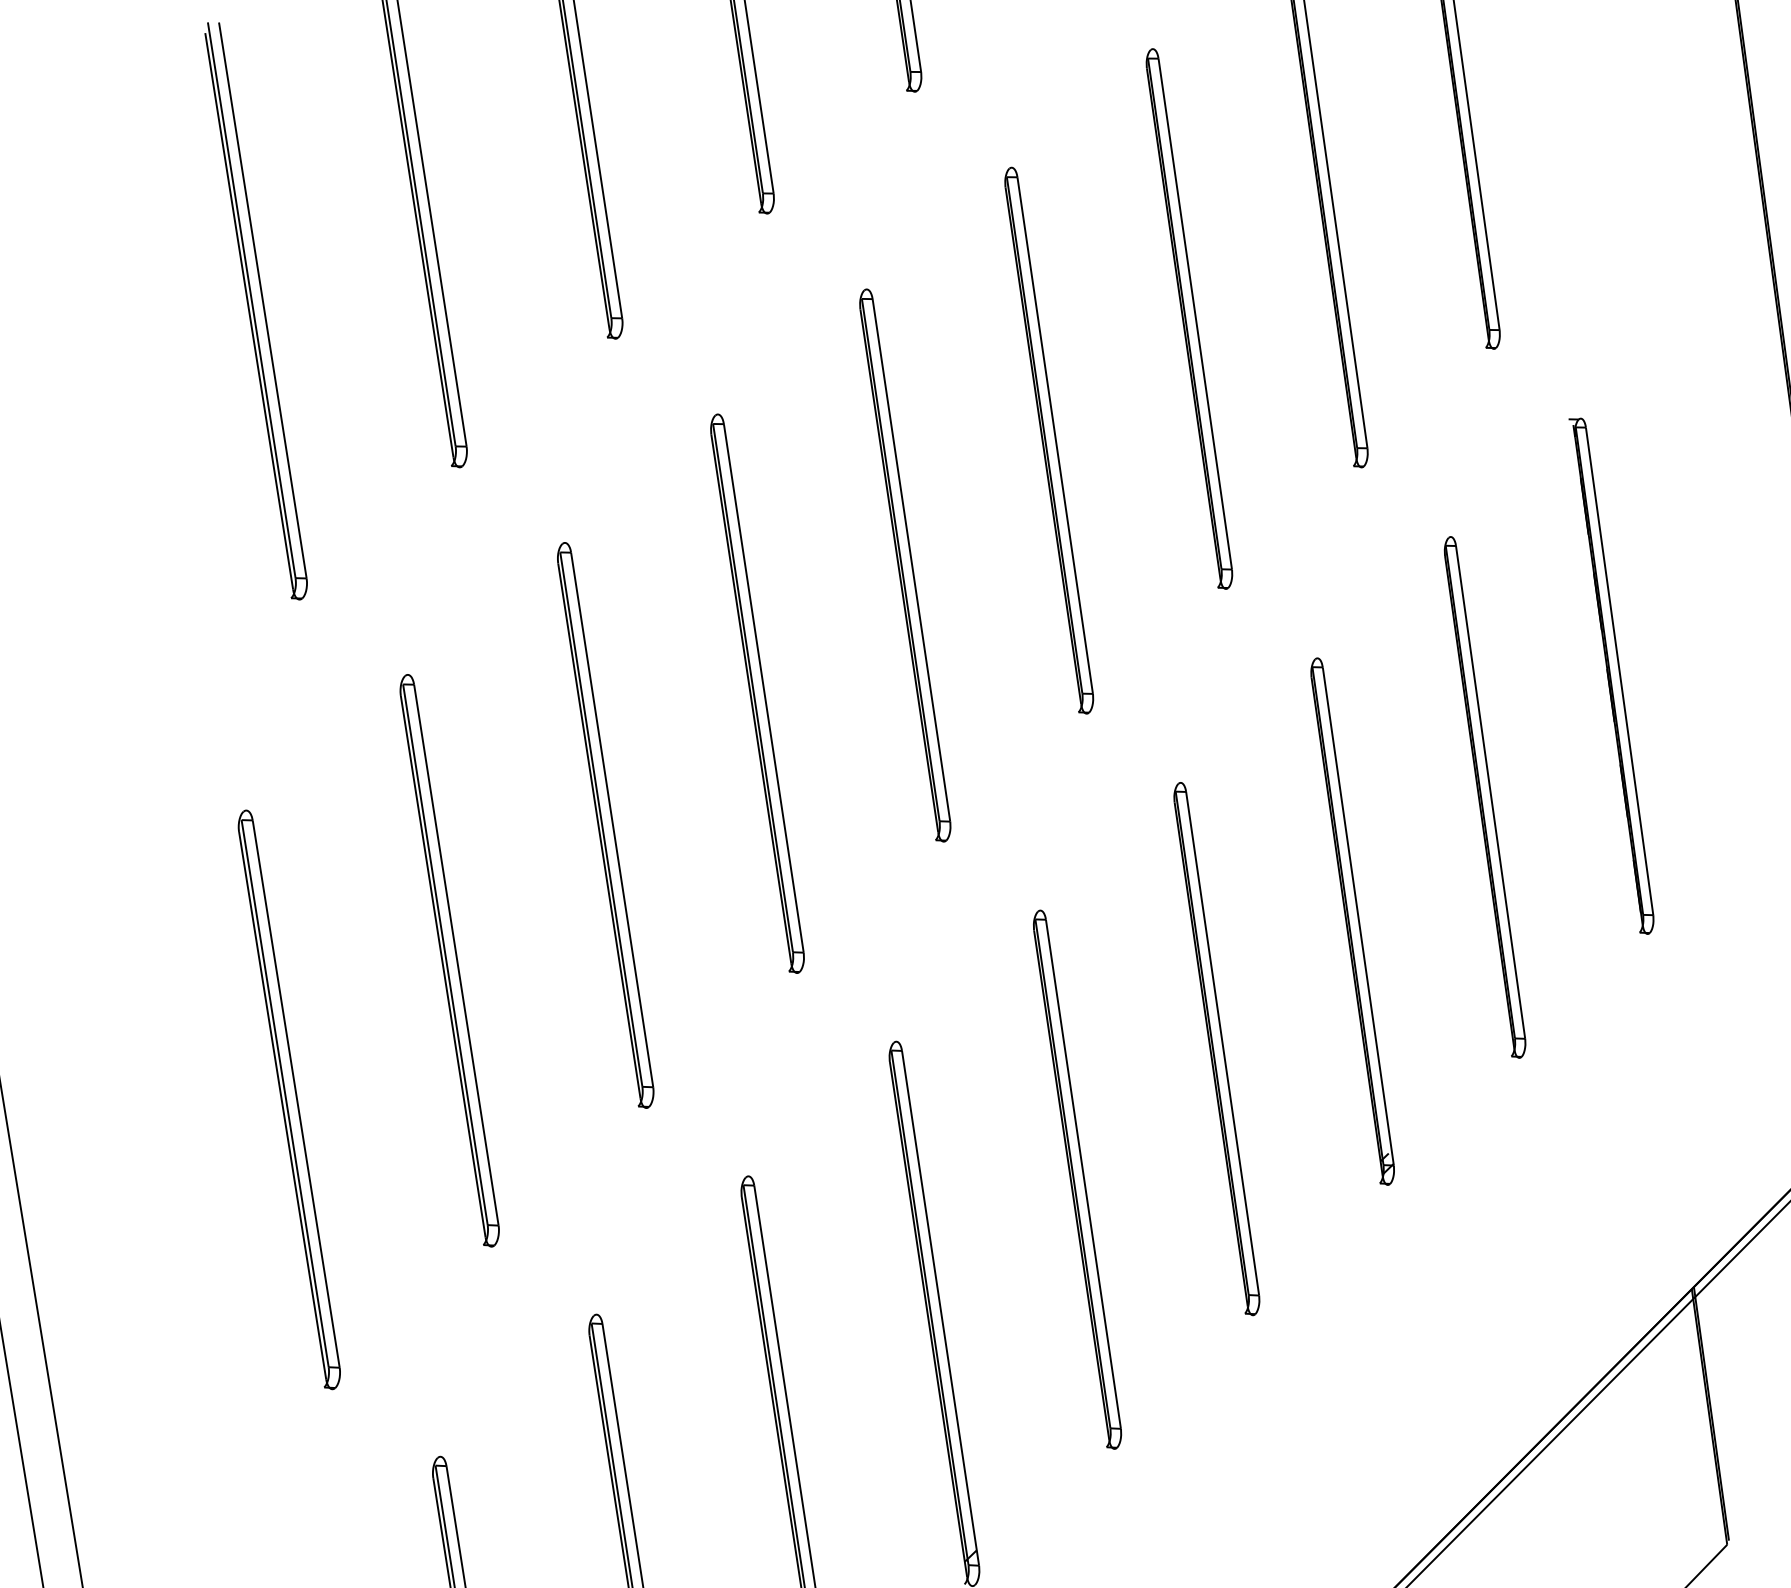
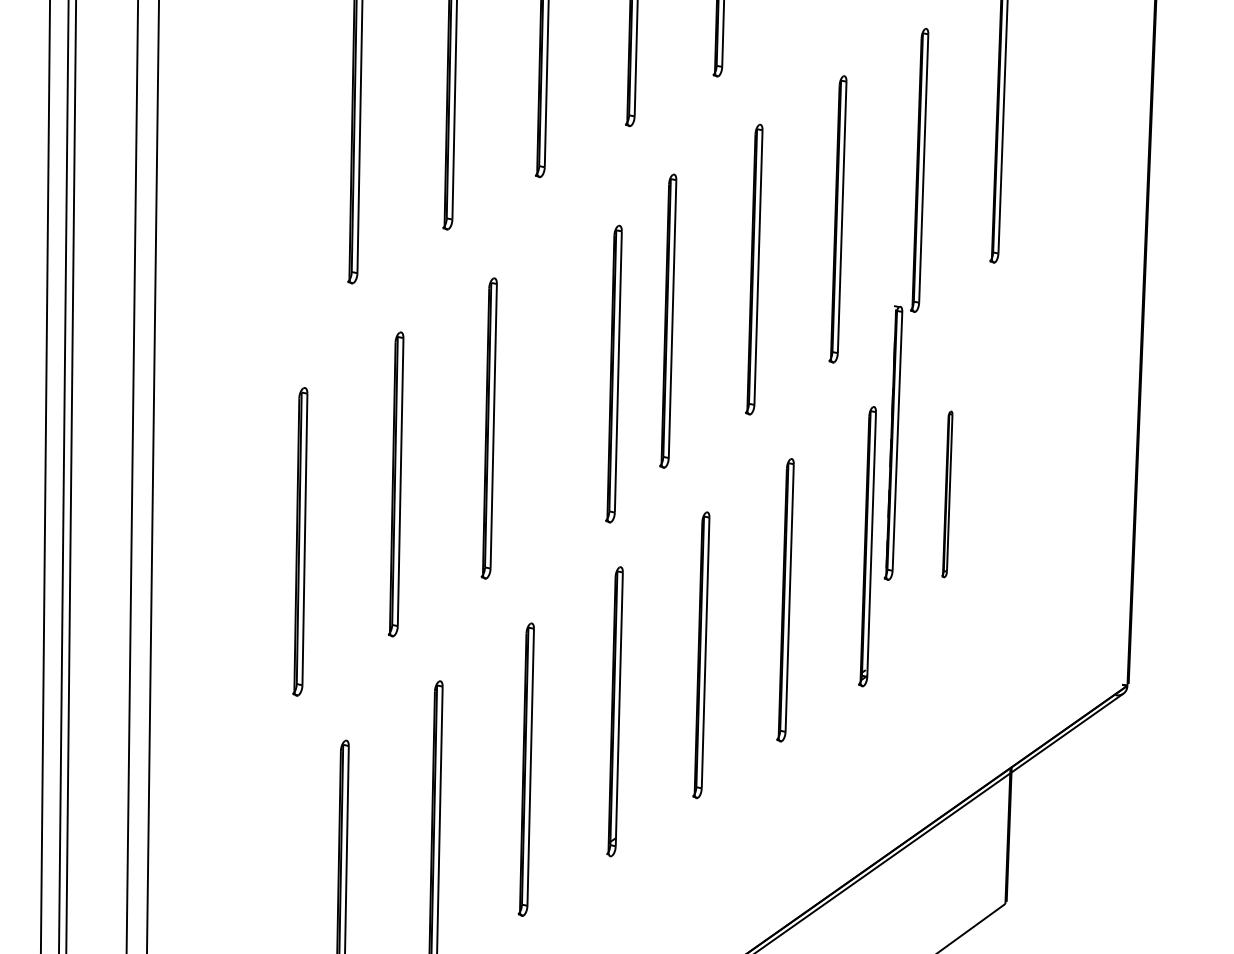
part: (1612, 674) -> (893, 442), moved
part: (755, 692) -> (613, 373), moved
part: (1481, 798) -> (946, 494), size x0.6

